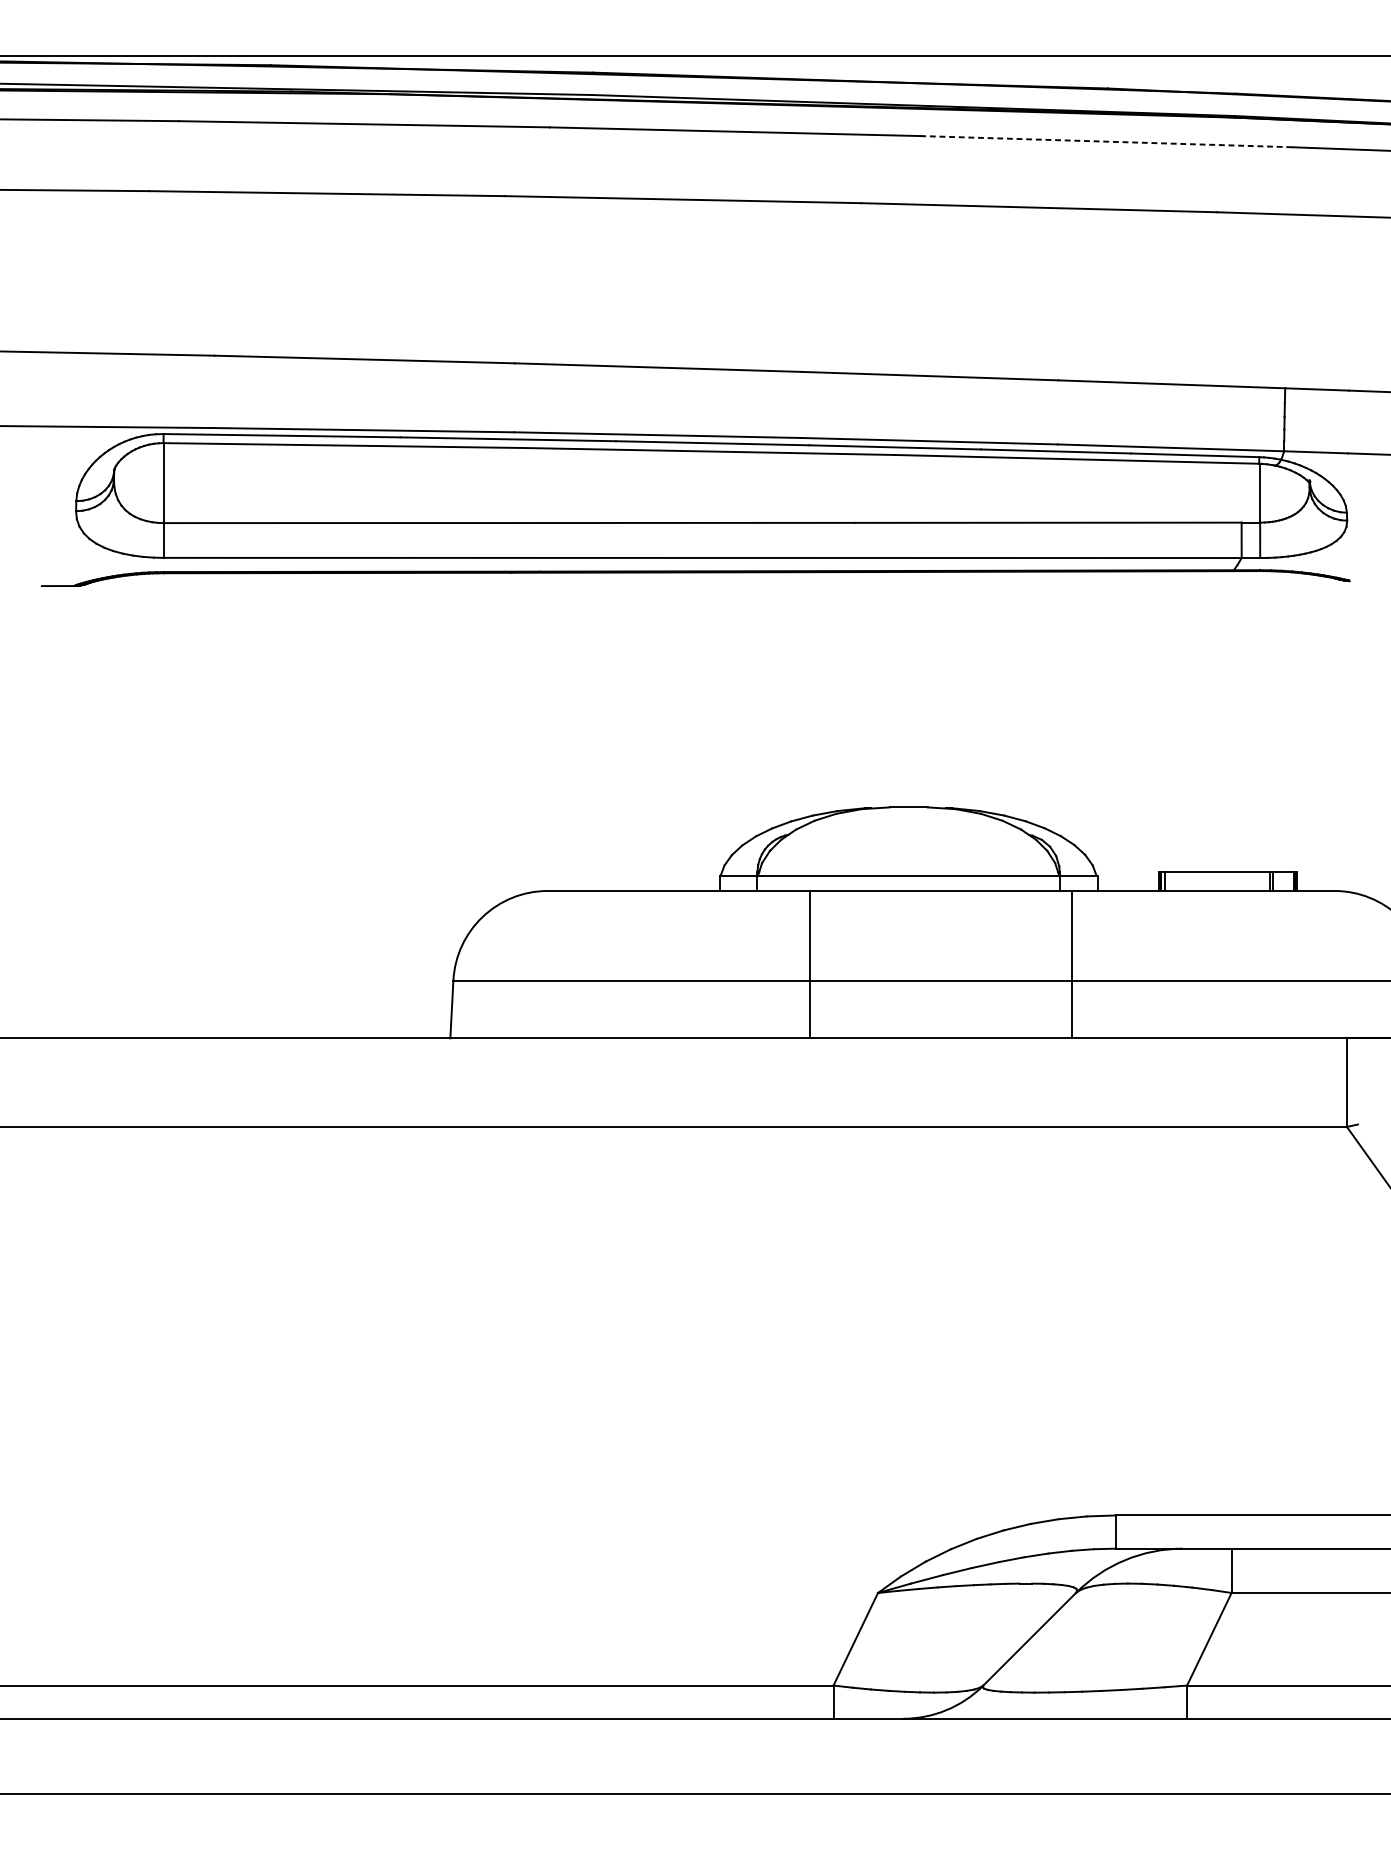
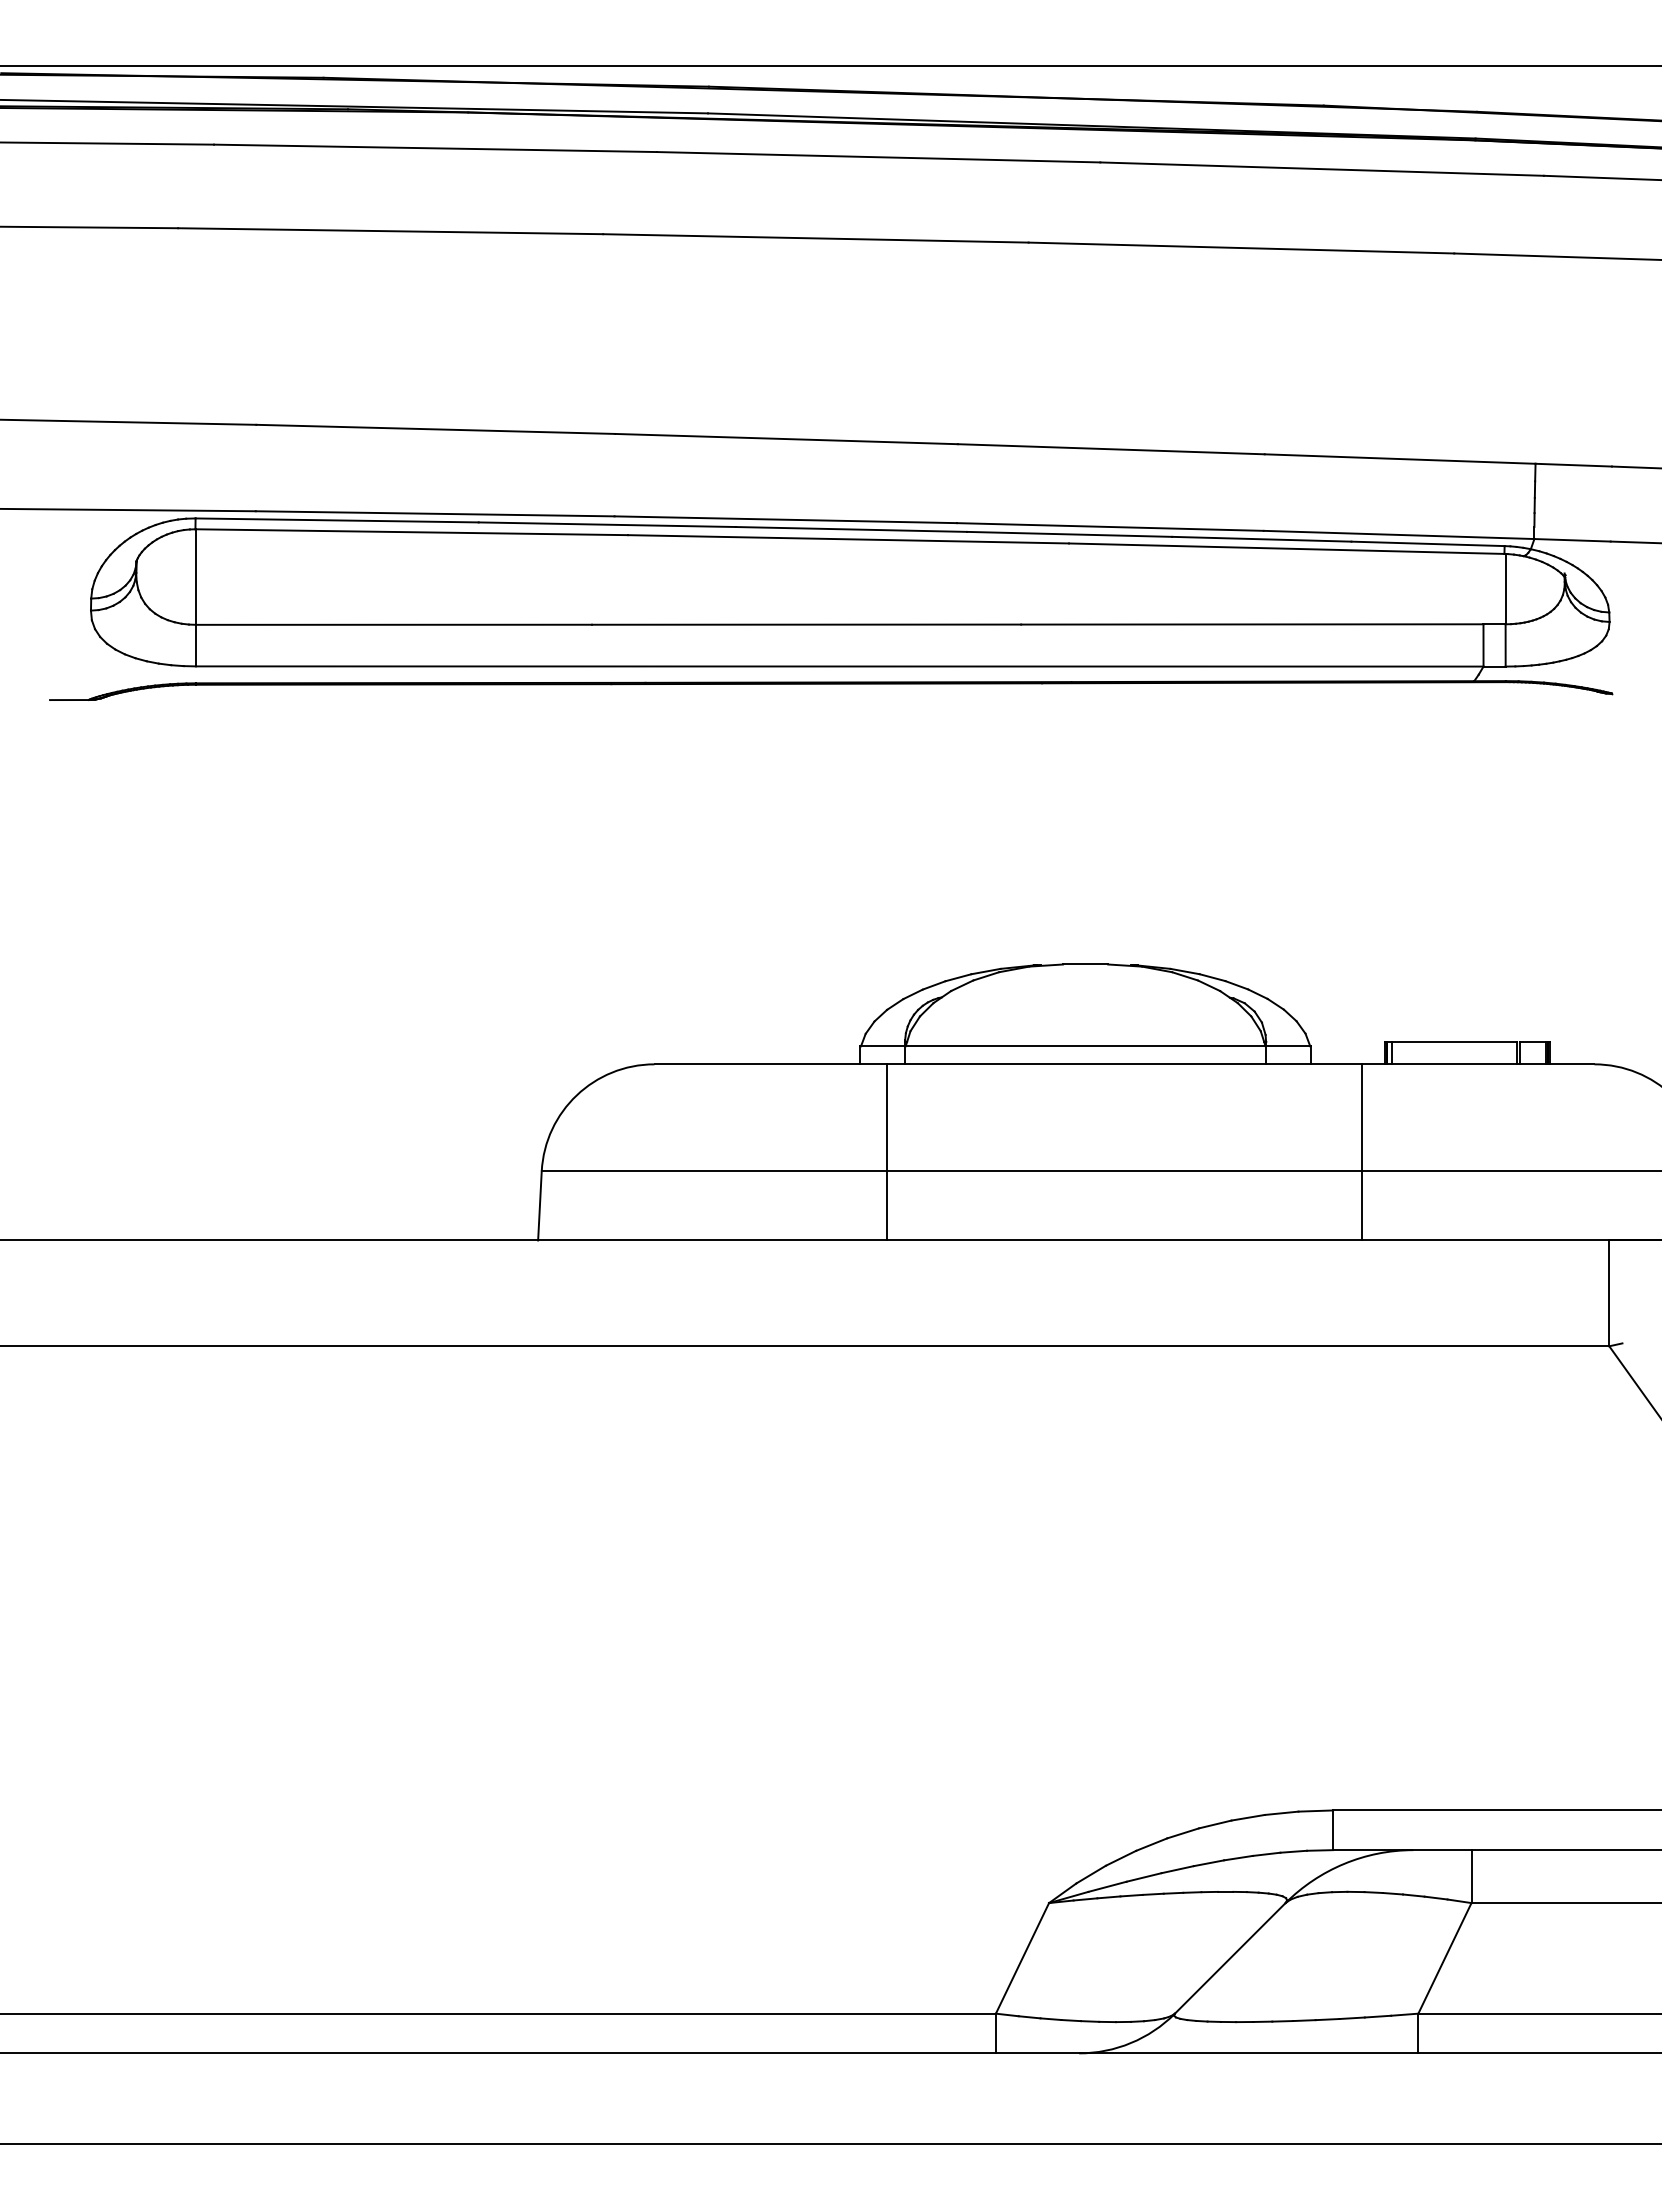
line: (1106, 141) -> (1322, 169), dashed -> solid
line: (809, 964) -> (887, 1152), moved
line: (1071, 964) -> (1361, 1152), moved

